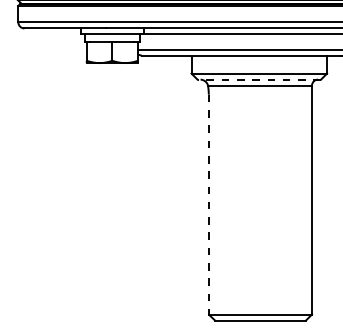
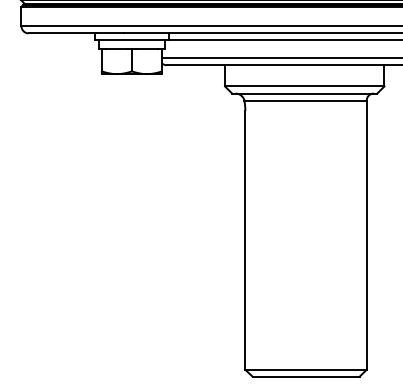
line: (259, 79) -> (304, 93), dashed -> solid
line: (208, 205) -> (245, 241), dashed -> solid

